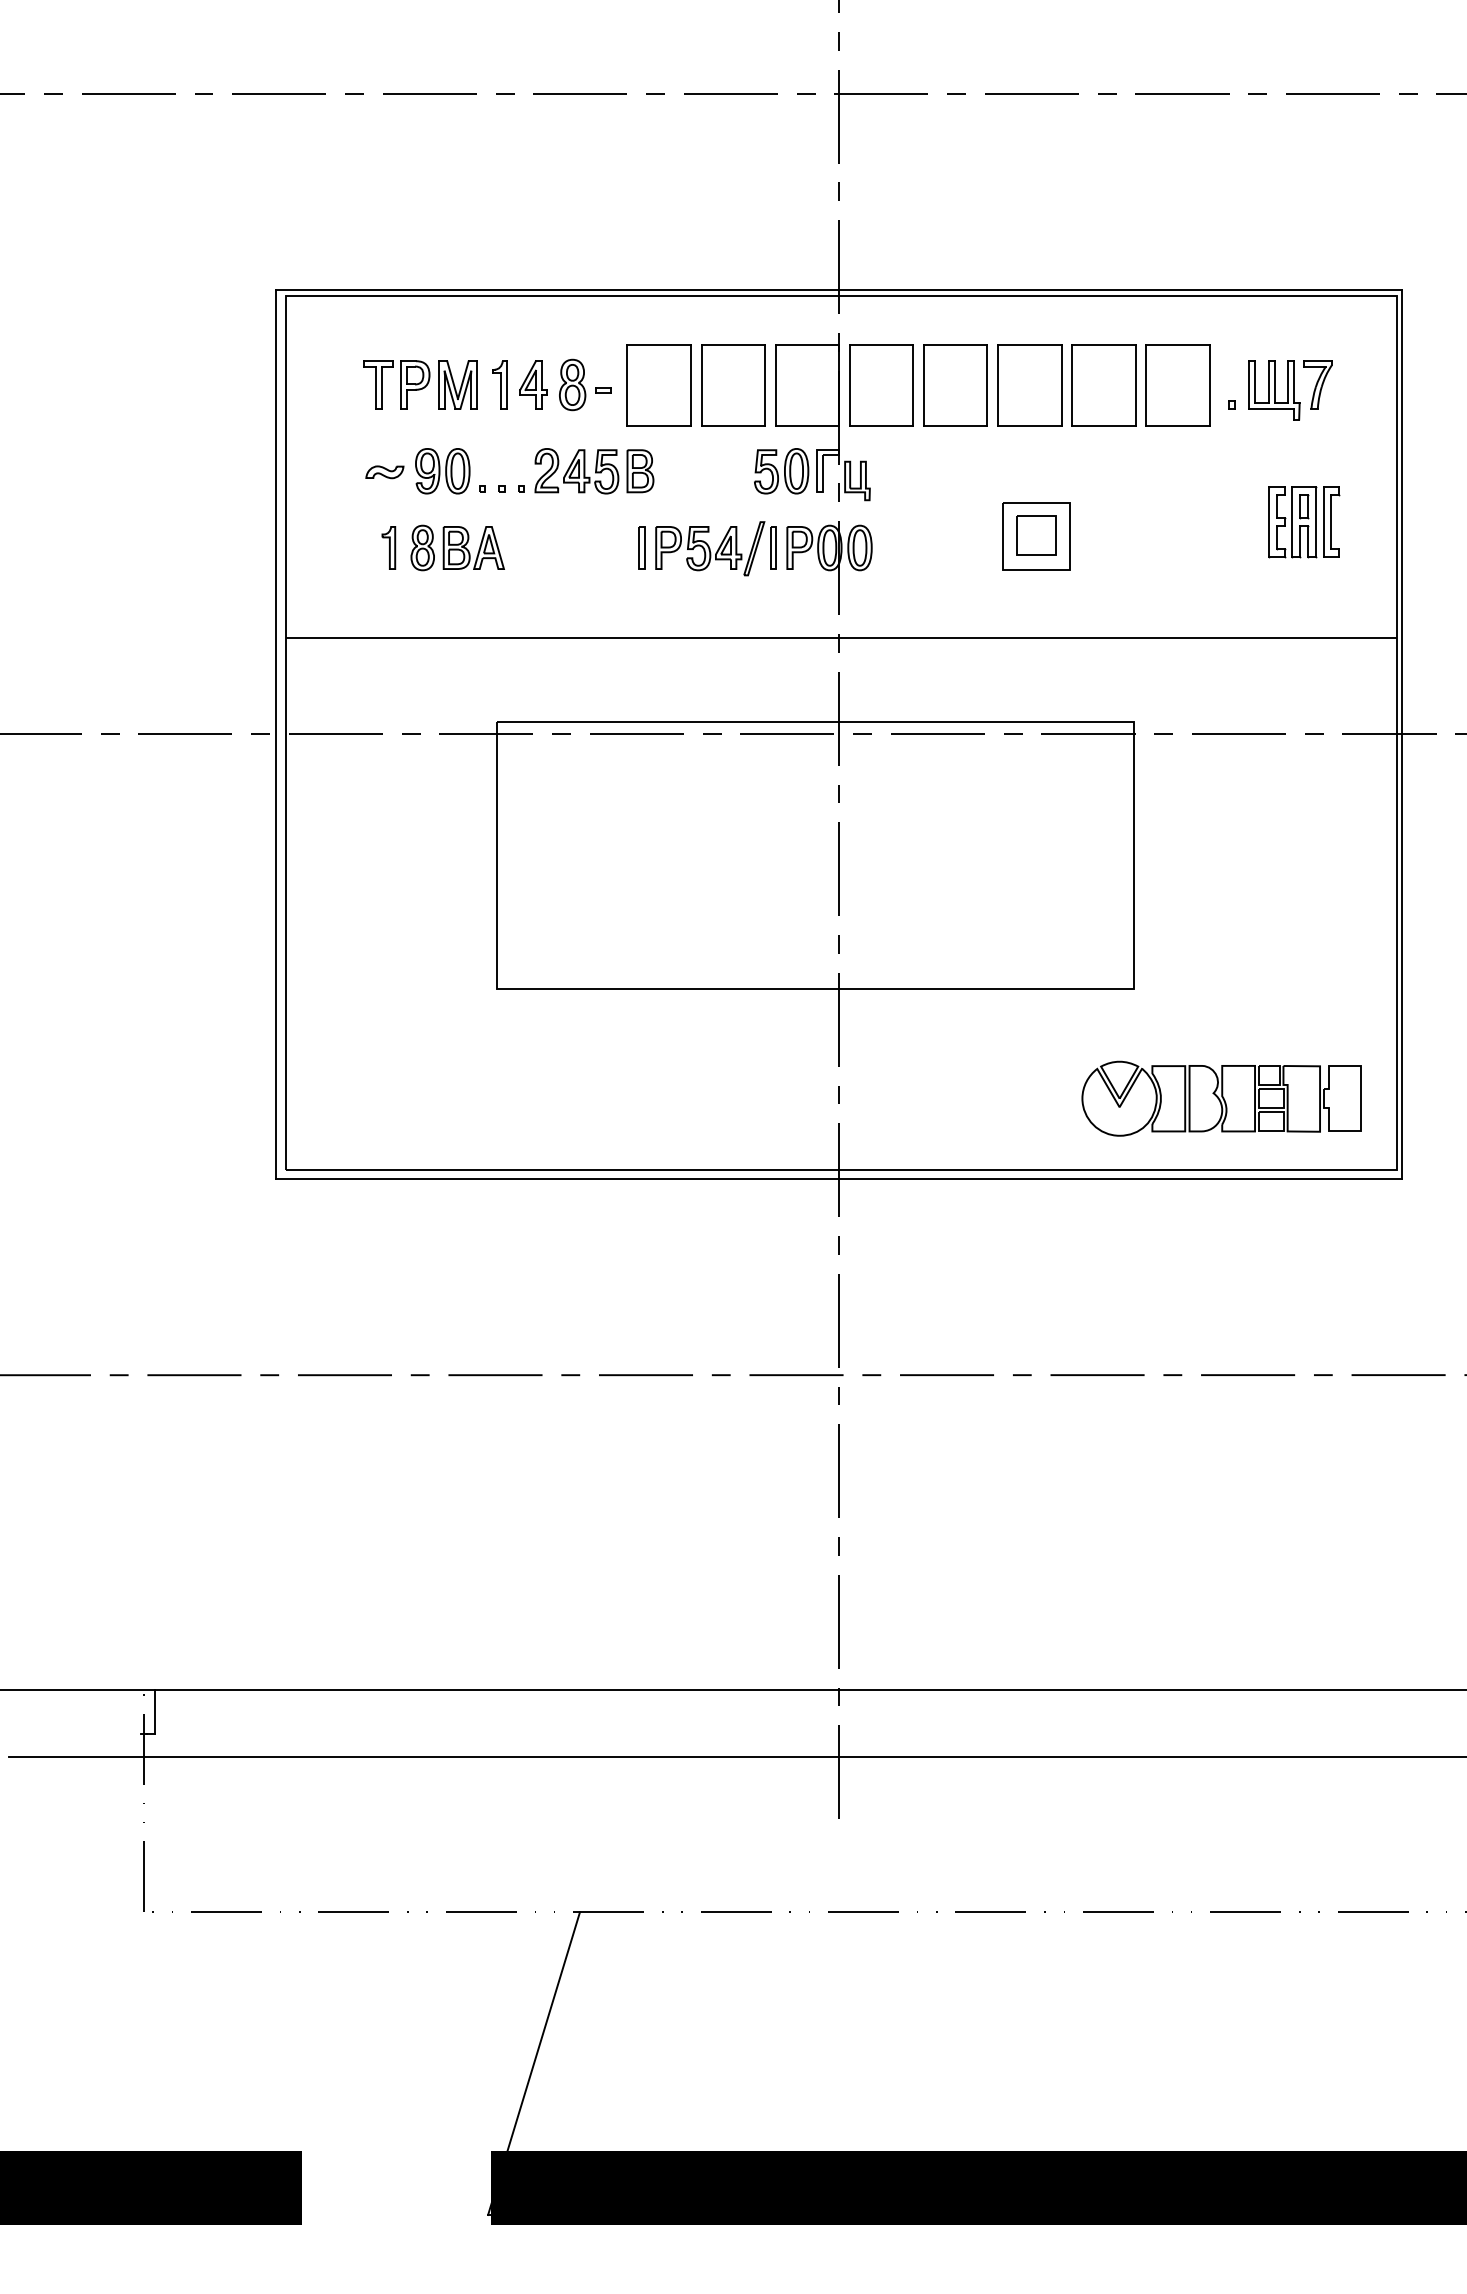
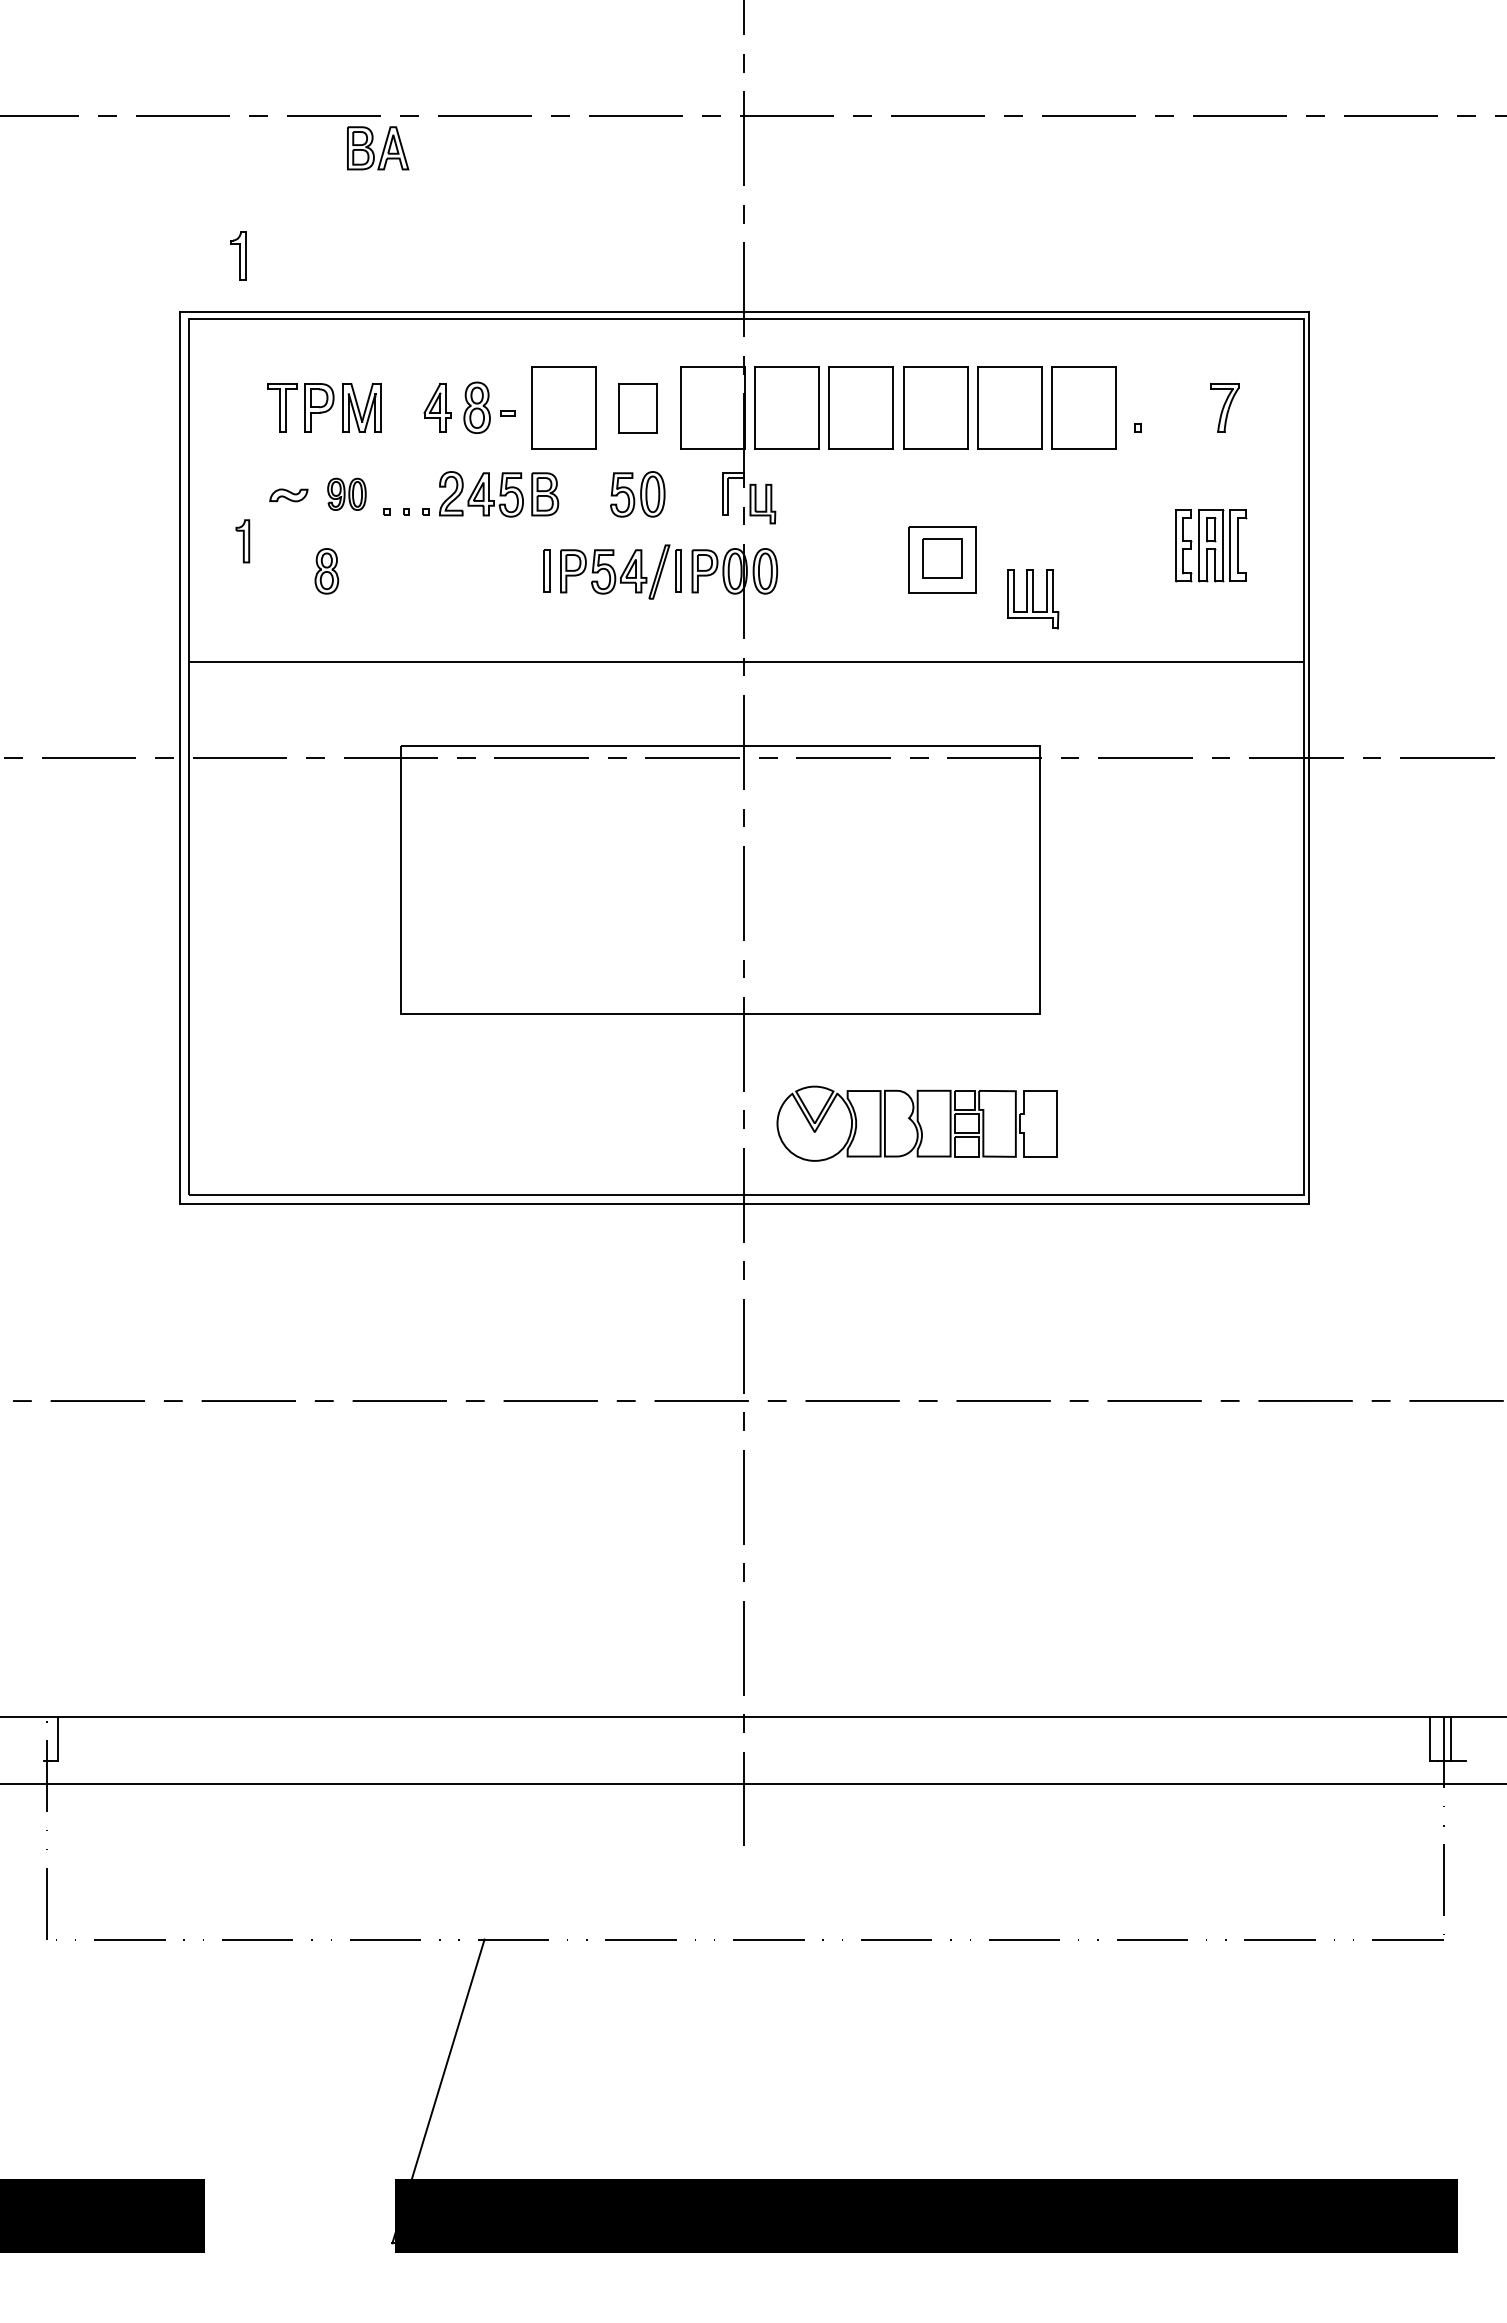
part: (500, 384) -> (238, 255), moved
part: (732, 384) -> (637, 407), size x0.6
part: (1274, 390) -> (1033, 599), moved
part: (442, 471) -> (346, 494), size x0.7
part: (781, 471) -> (637, 494), moved
part: (388, 548) -> (242, 541), moved
part: (474, 548) -> (378, 148), moved
part: (1221, 1098) -> (916, 1123), moved

